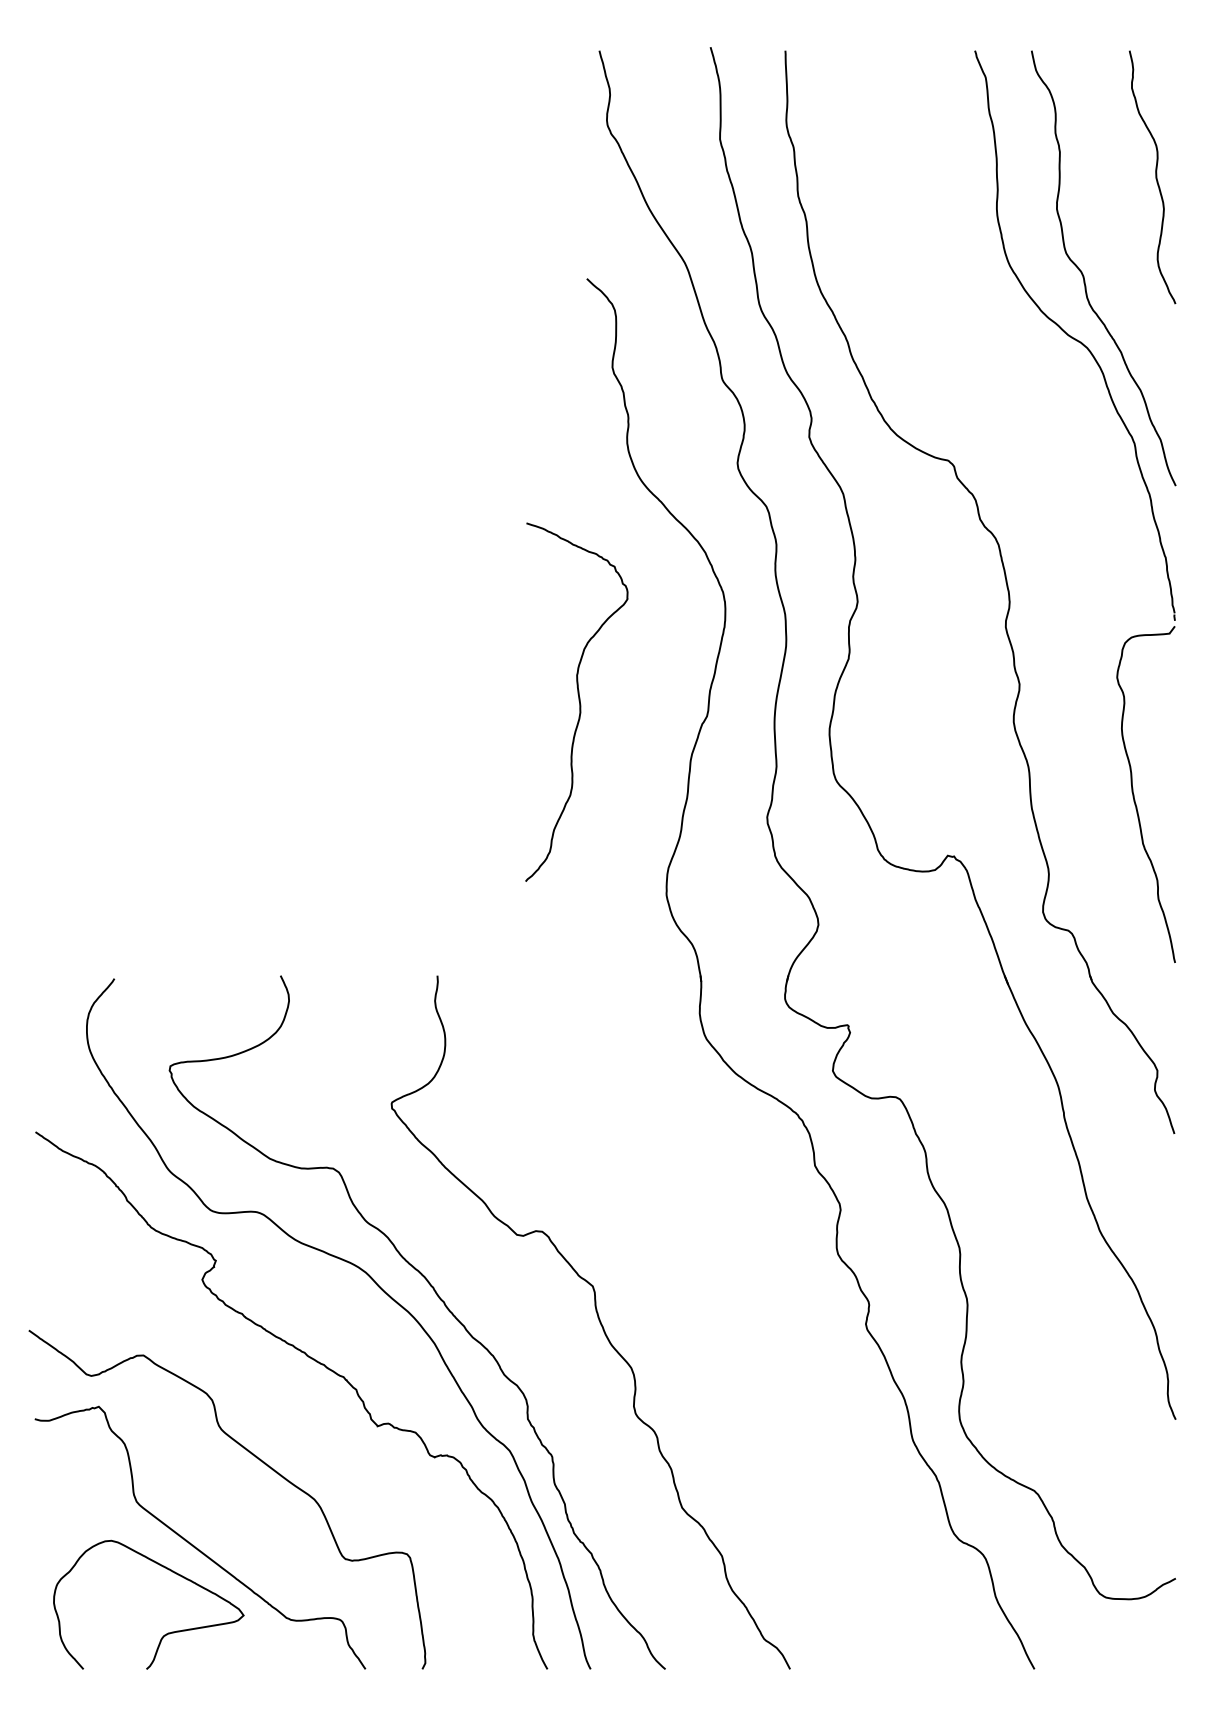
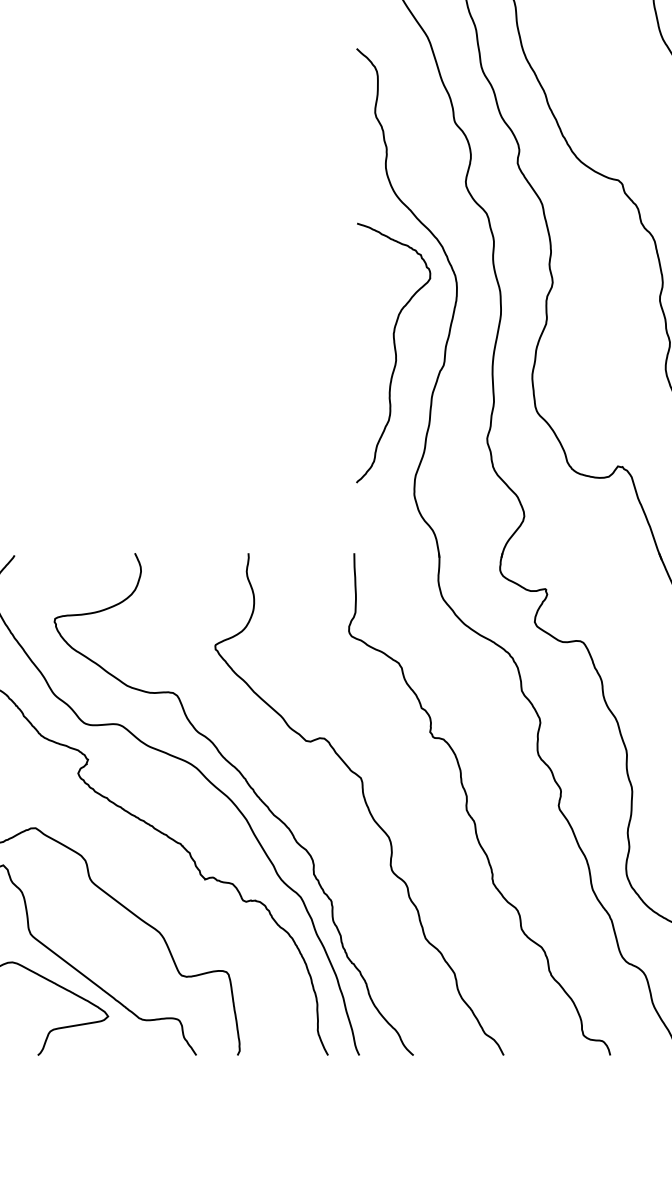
curve: (578, 701) -> (394, 352), moved
curve: (739, 1322) -> (467, 804), added

